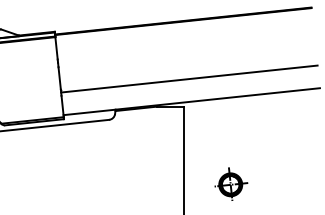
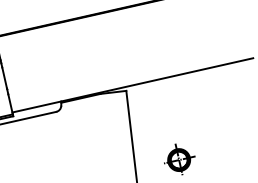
line: (189, 78) -> (128, 63), removed

